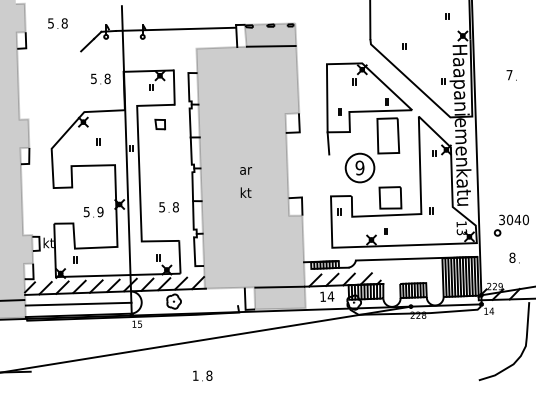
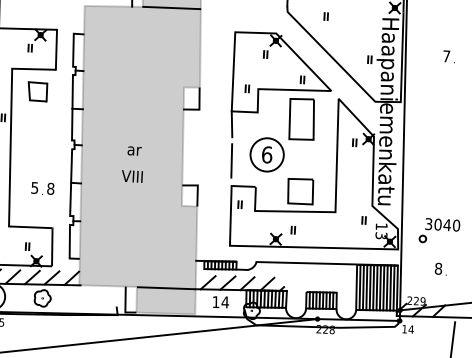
part: (160, 124) -> (38, 91), size x1.67
text: (359, 167) -> (266, 154), 9 -> 6
line: (329, 174) -> (231, 160), added
text: (245, 192) -> (132, 176), kt -> VIII
part: (431, 210) -> (364, 220), moved

